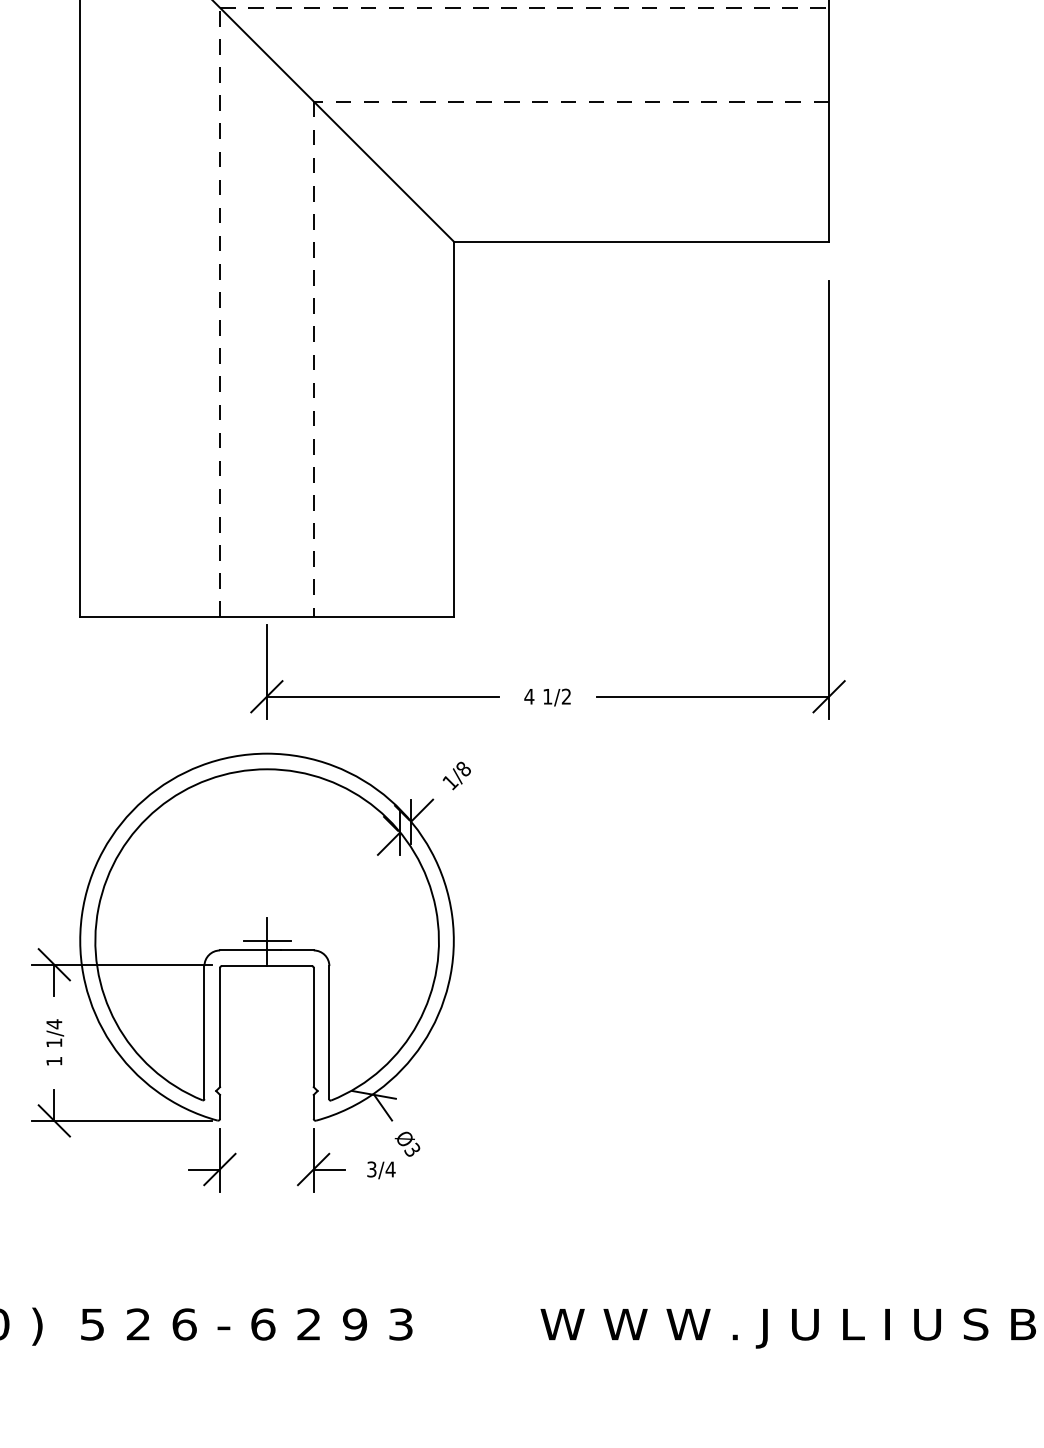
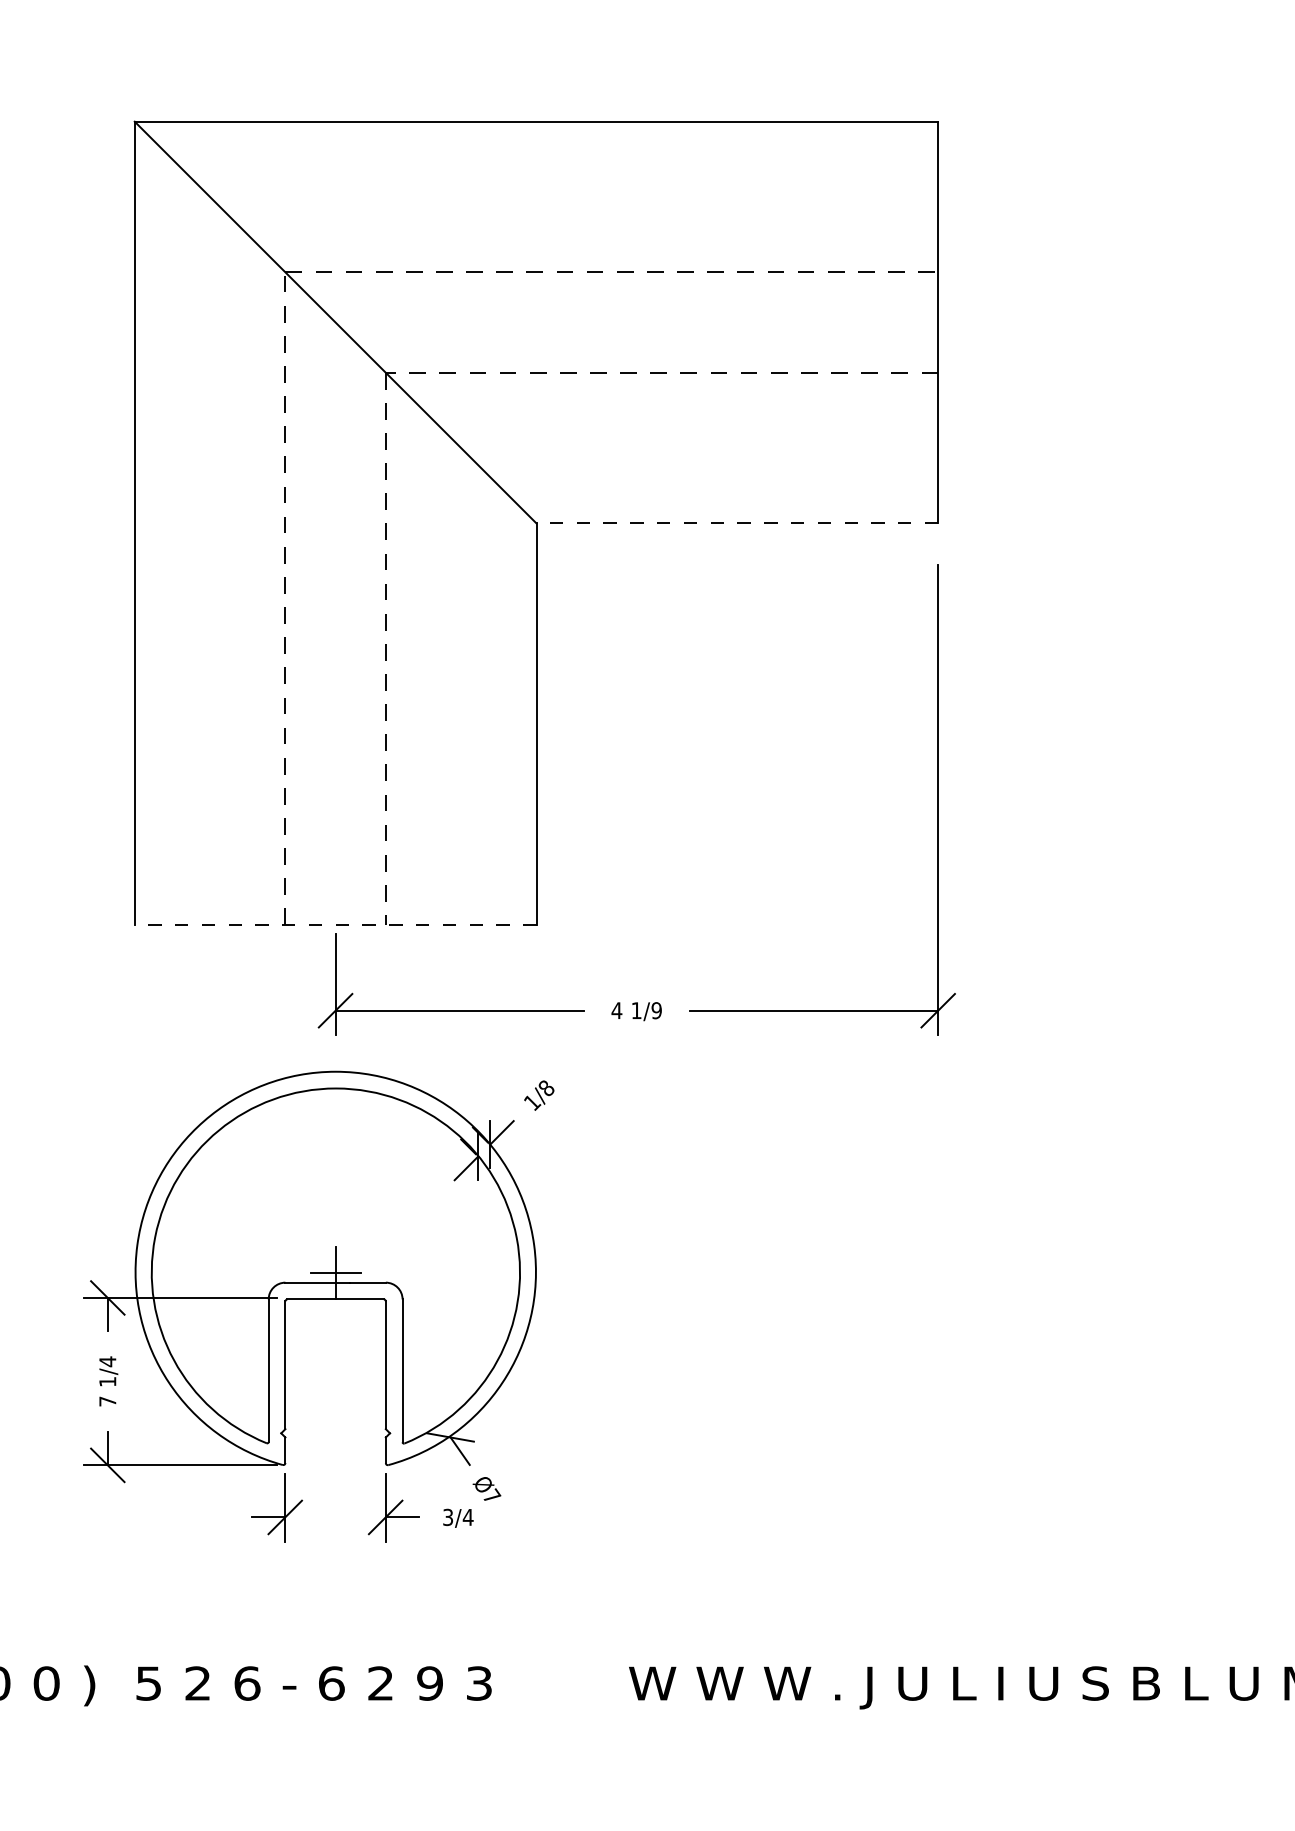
line: (641, 242) -> (737, 523), solid -> dashed
line: (266, 617) -> (335, 925), solid -> dashed
text: (566, 696) -> (656, 1010), 1/2 -> 1/9
text: (54, 1061) -> (107, 1401), 1 -> 7
text: (412, 1149) -> (491, 1495), Ø3 -> Ø7

